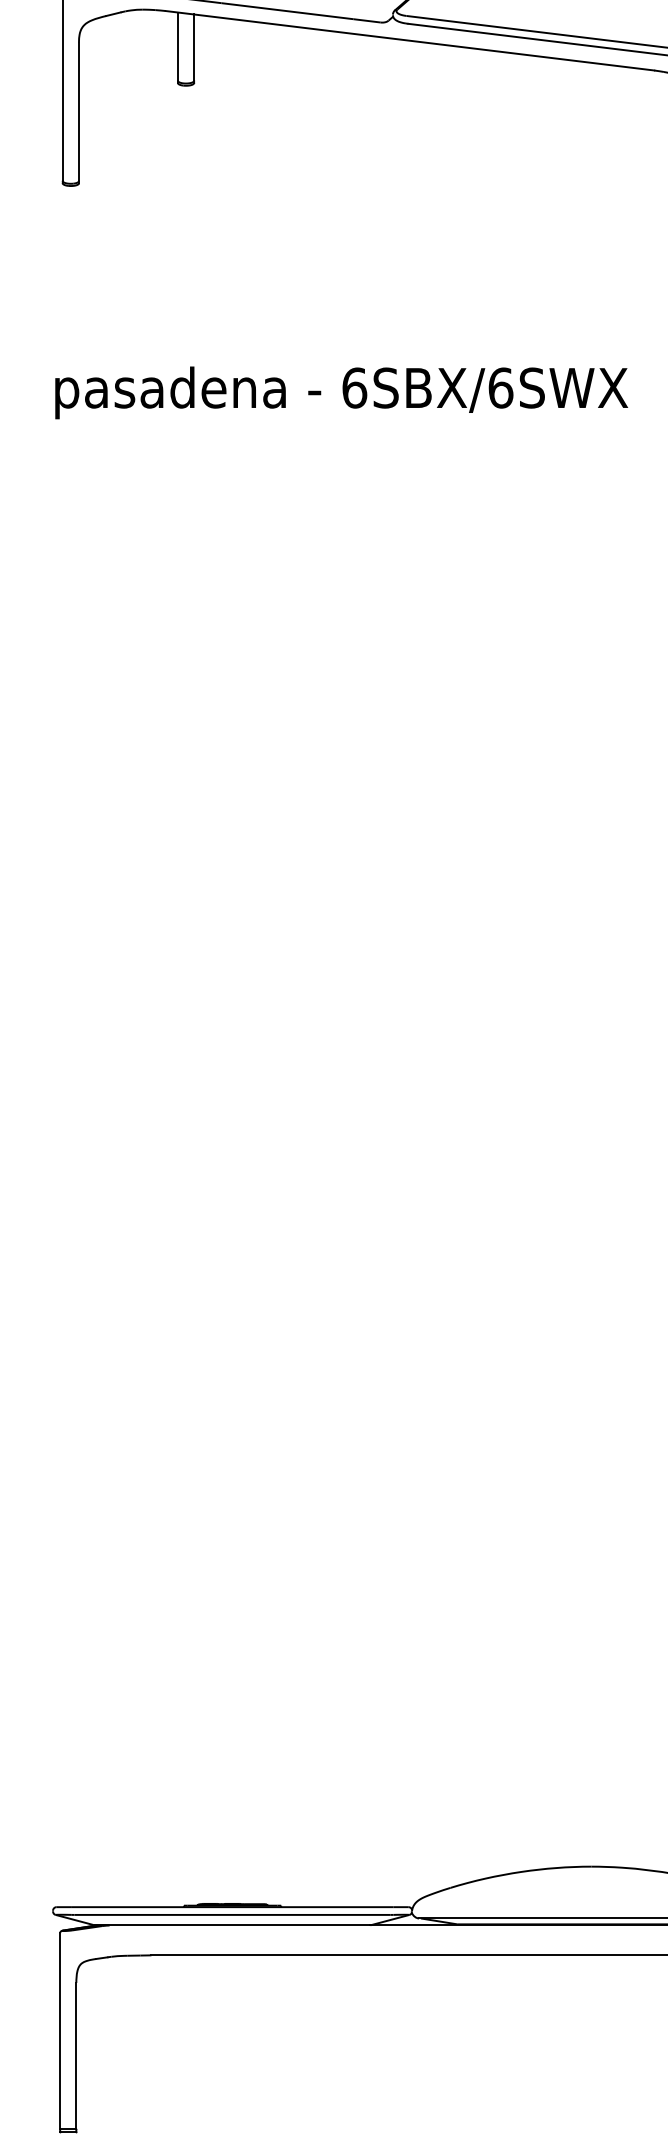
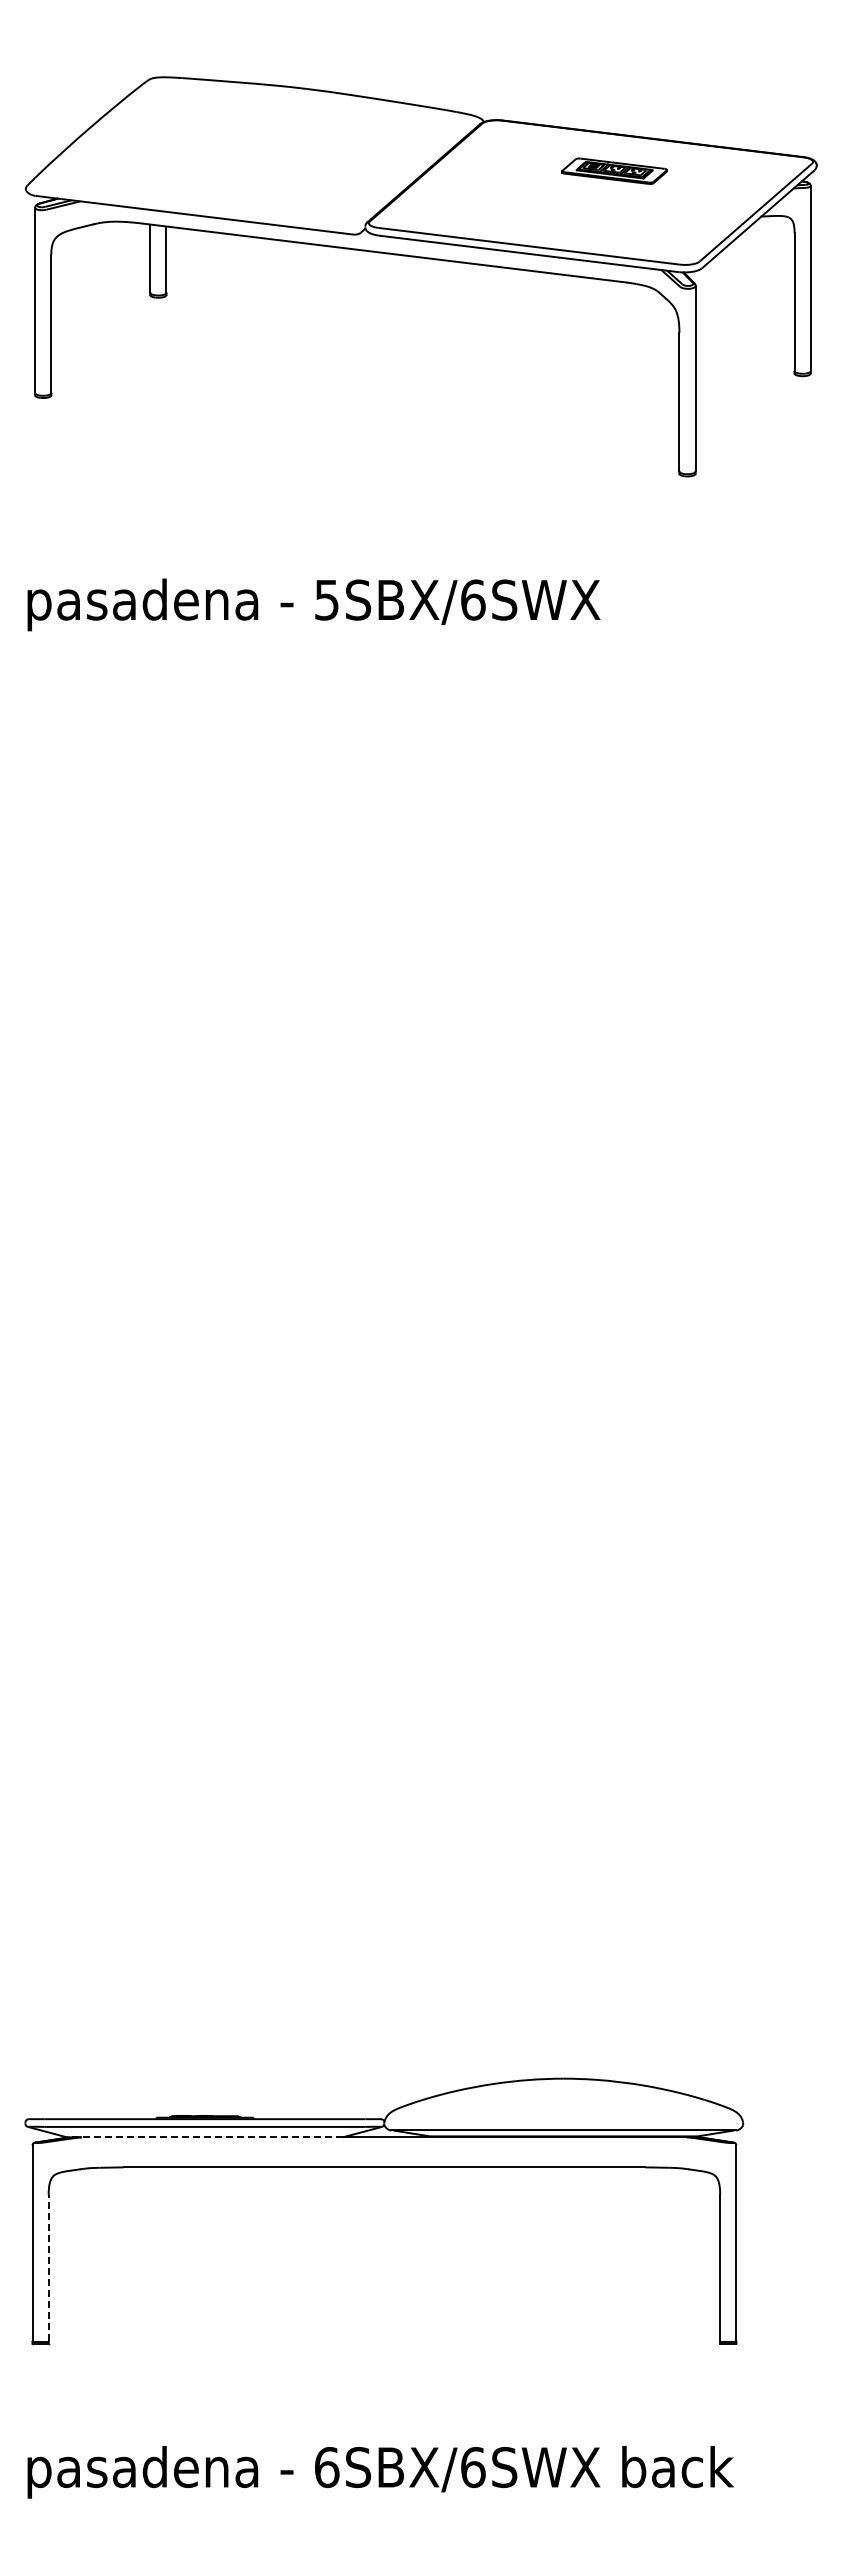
text: (355, 387) -> (327, 599), 6SBX/6SWX -> 5SBX/6SWX
line: (232, 1925) -> (204, 2137), solid -> dashed
line: (76, 2055) -> (48, 2267), solid -> dashed

